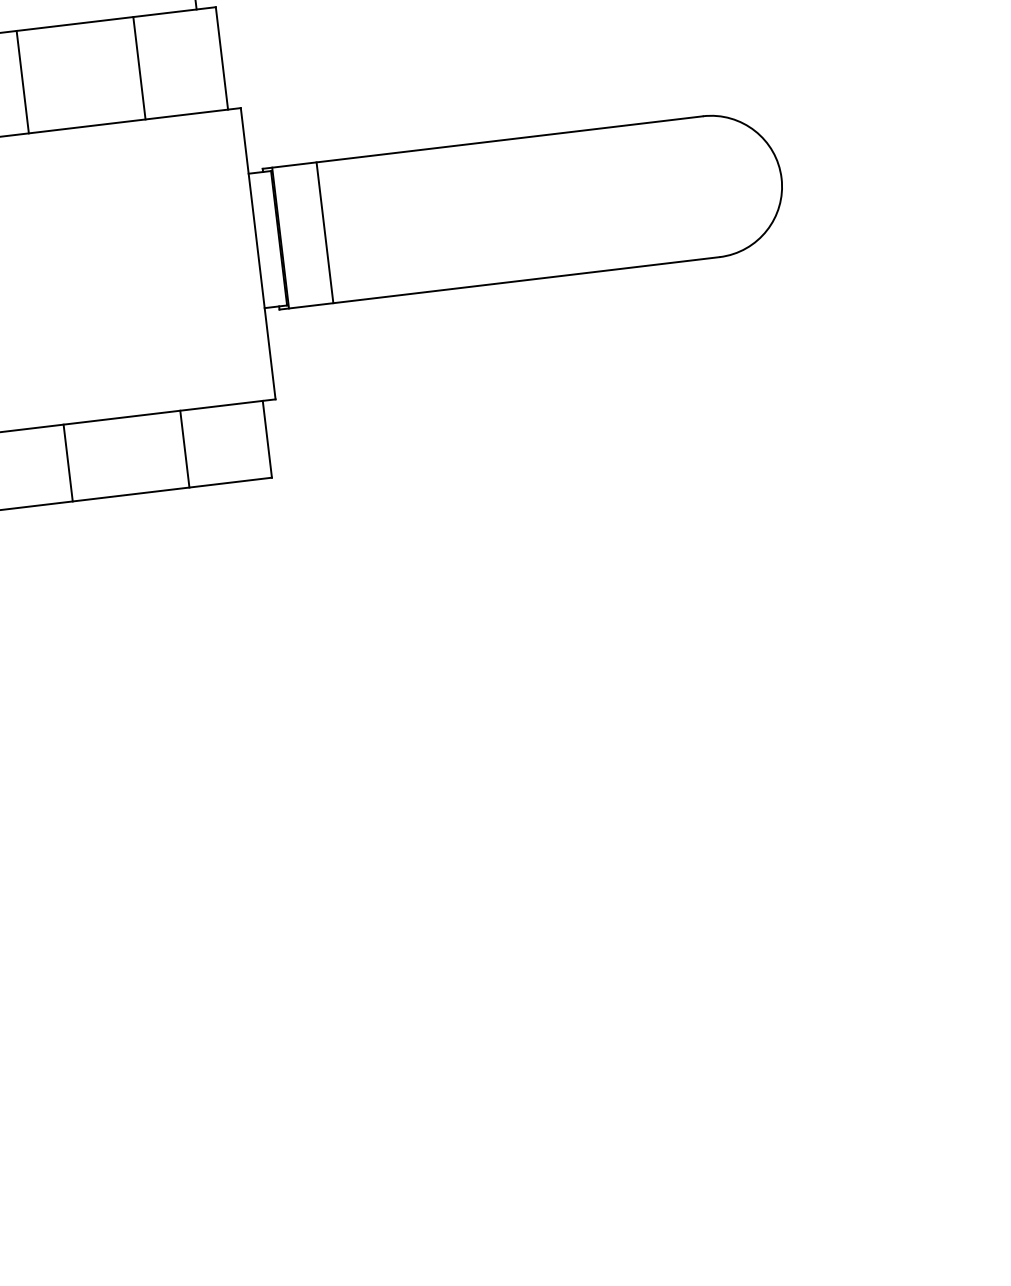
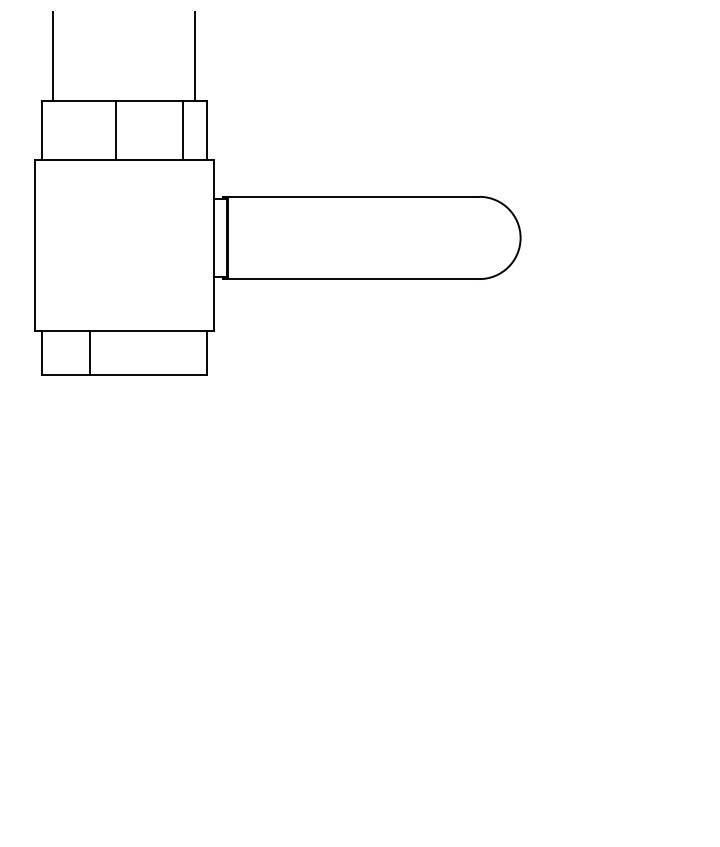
line: (139, 68) -> (183, 130), moved
line: (23, 82) -> (116, 130), moved
line: (324, 232) -> (253, 237), removed
line: (184, 448) -> (158, 352), removed

